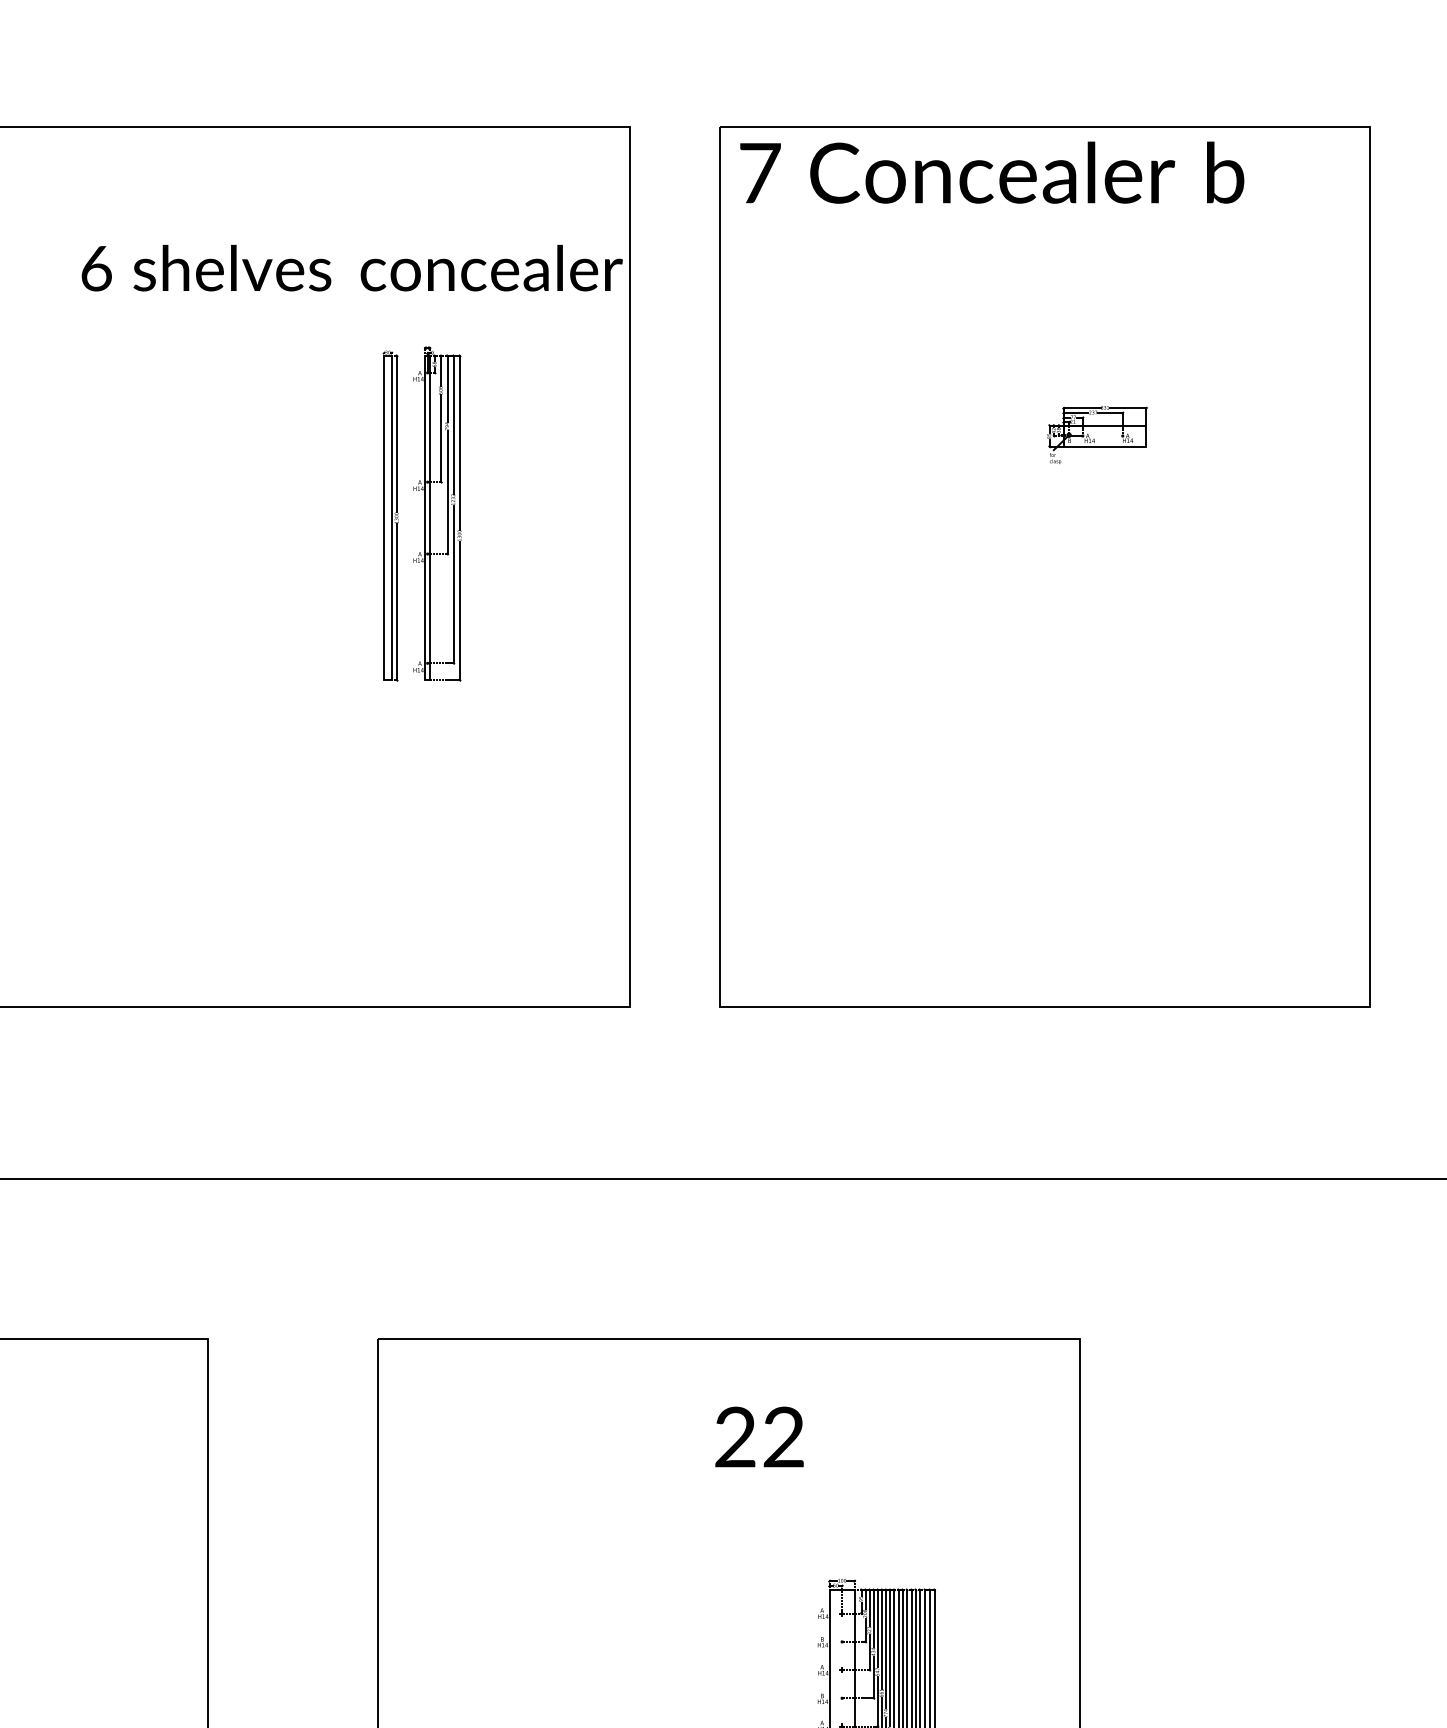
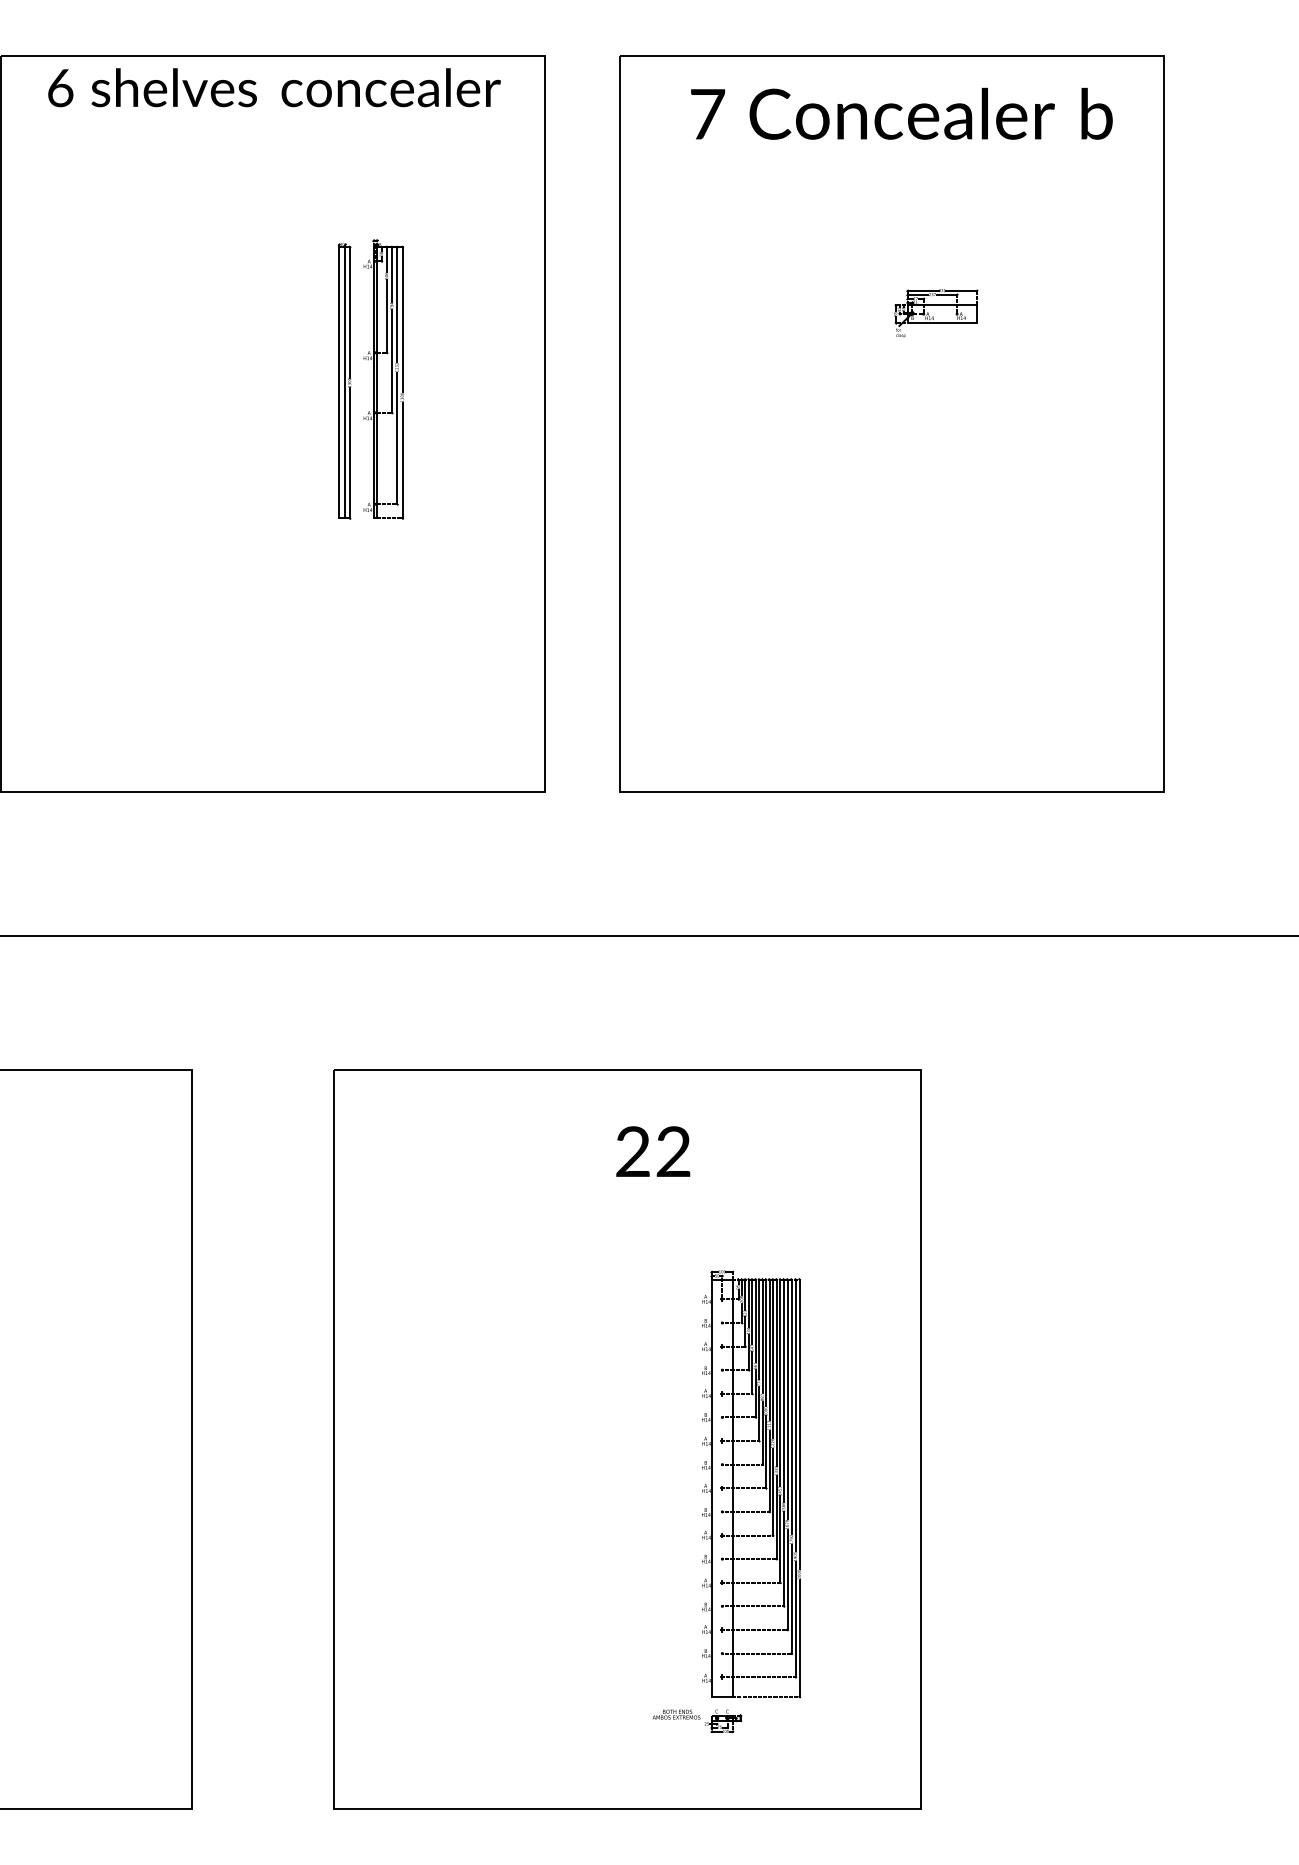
text: (991, 172) -> (901, 113), moved
text: (352, 267) -> (274, 87), moved

